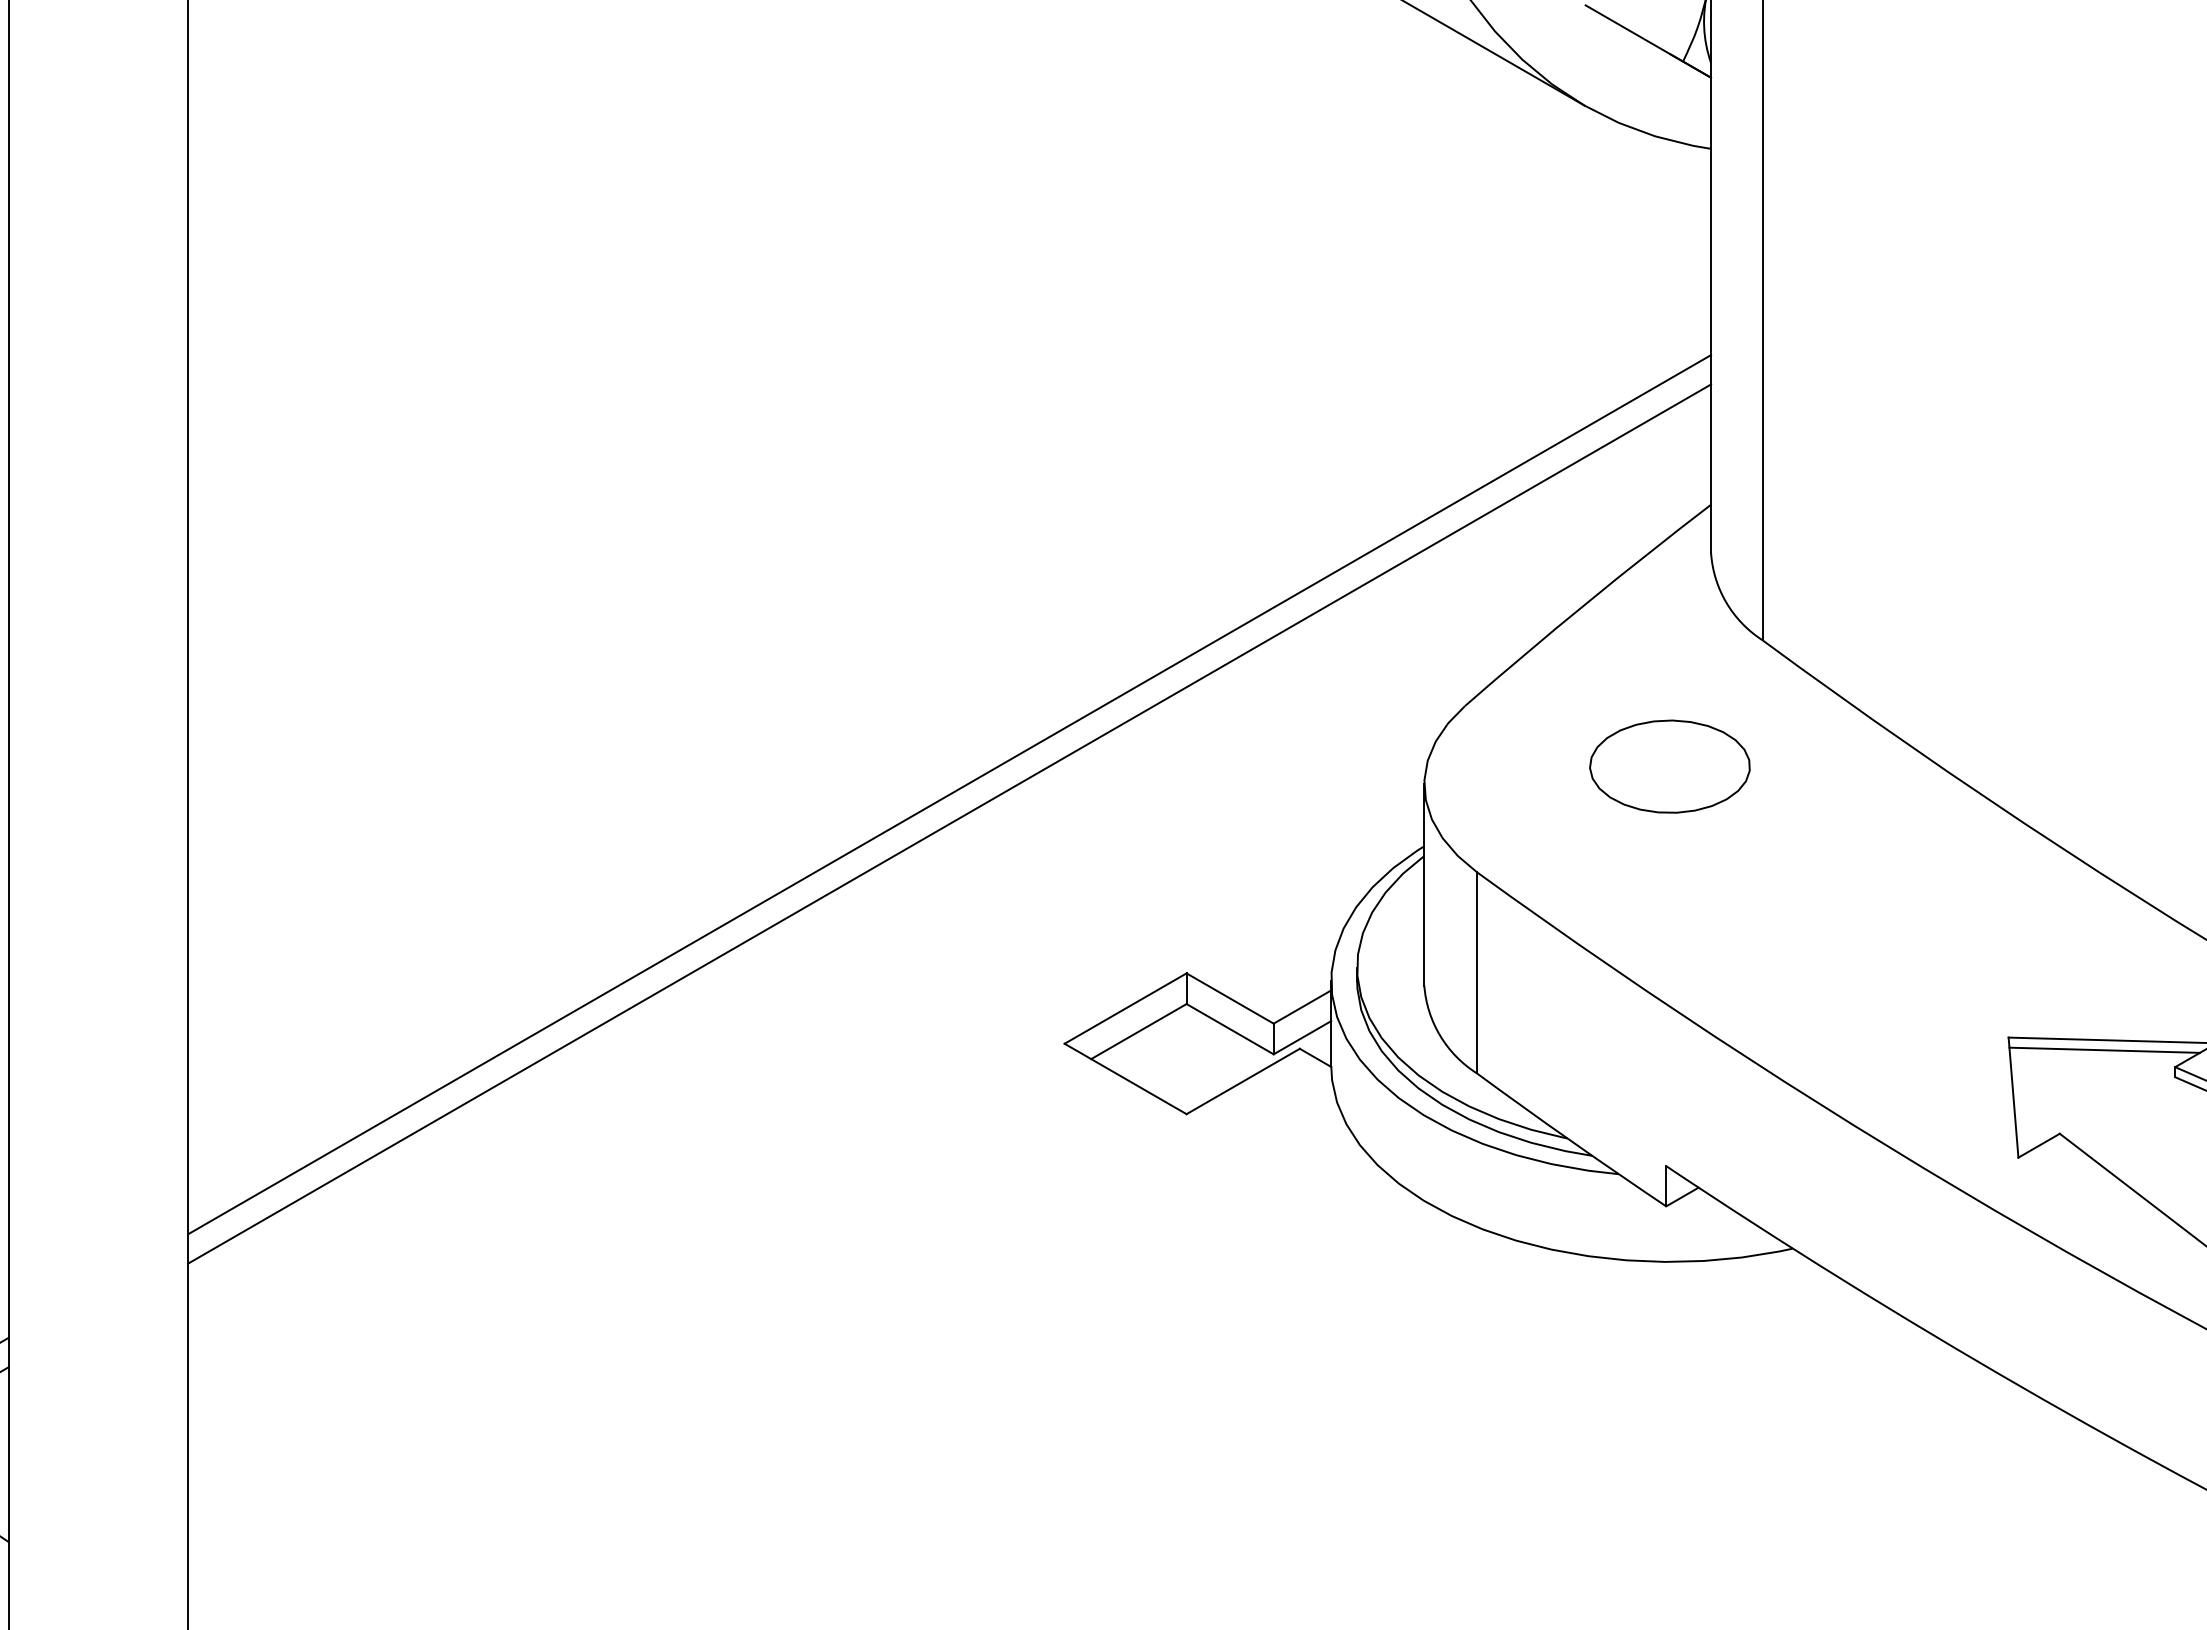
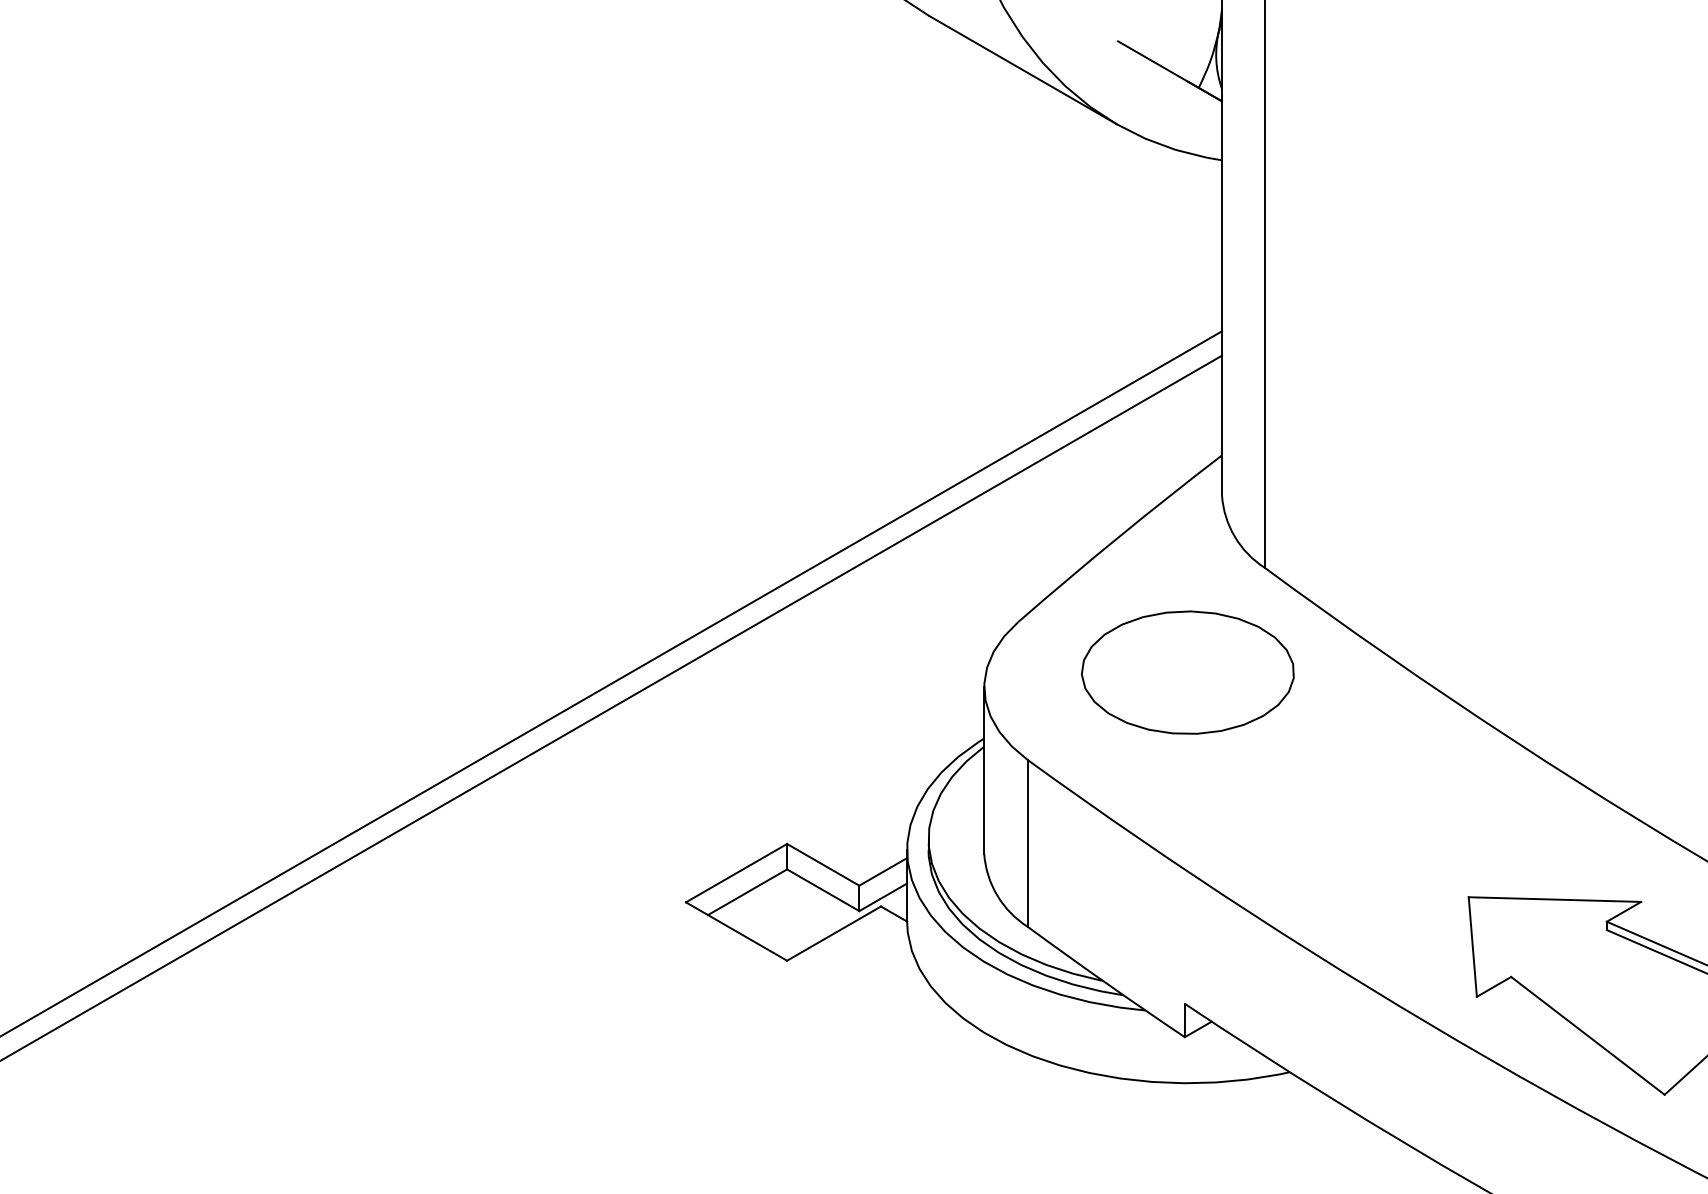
part: (1669, 766) -> (1187, 672), size x1.6
line: (2104, 1049) -> (1548, 907), removed

